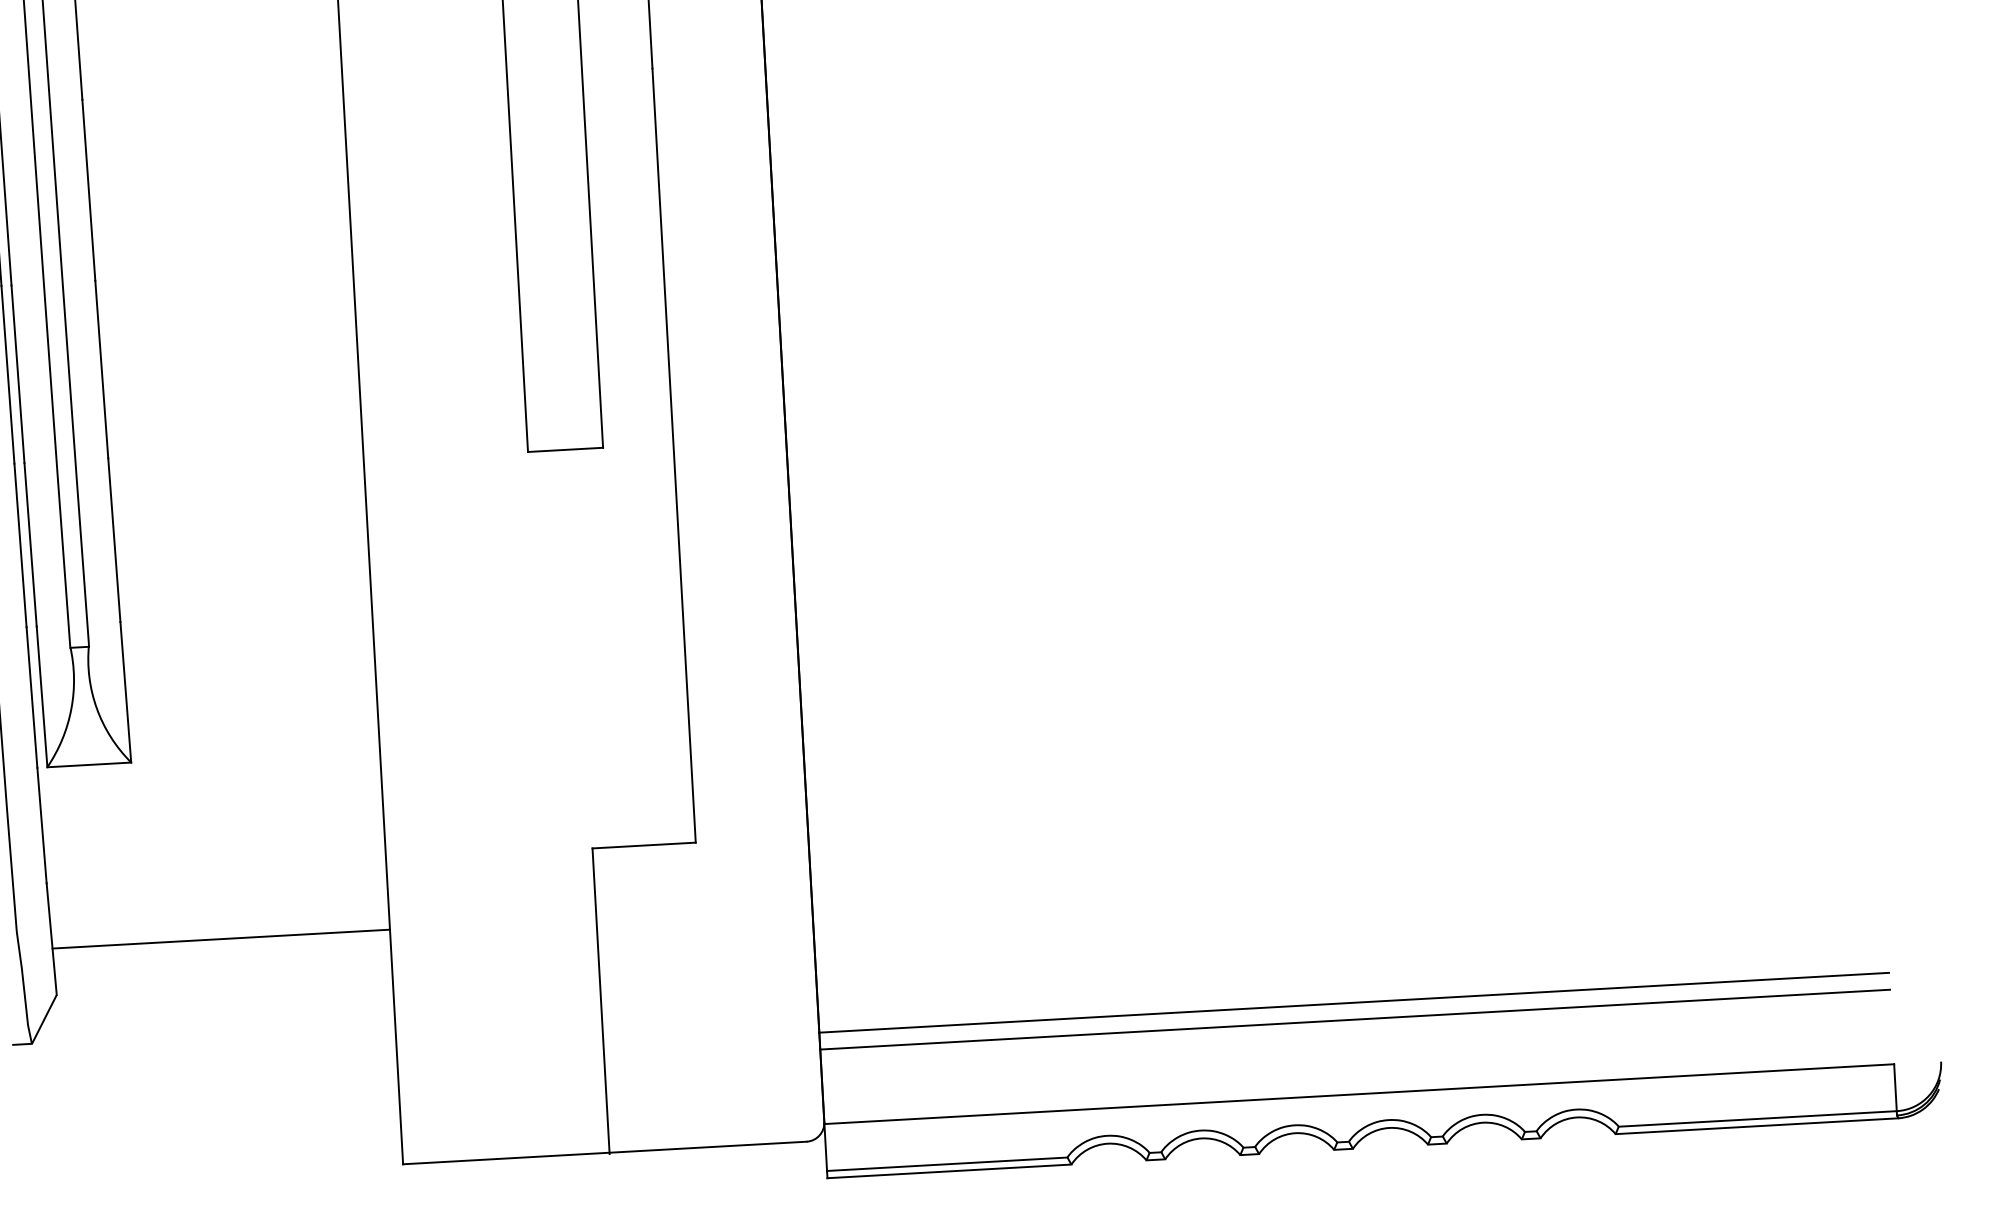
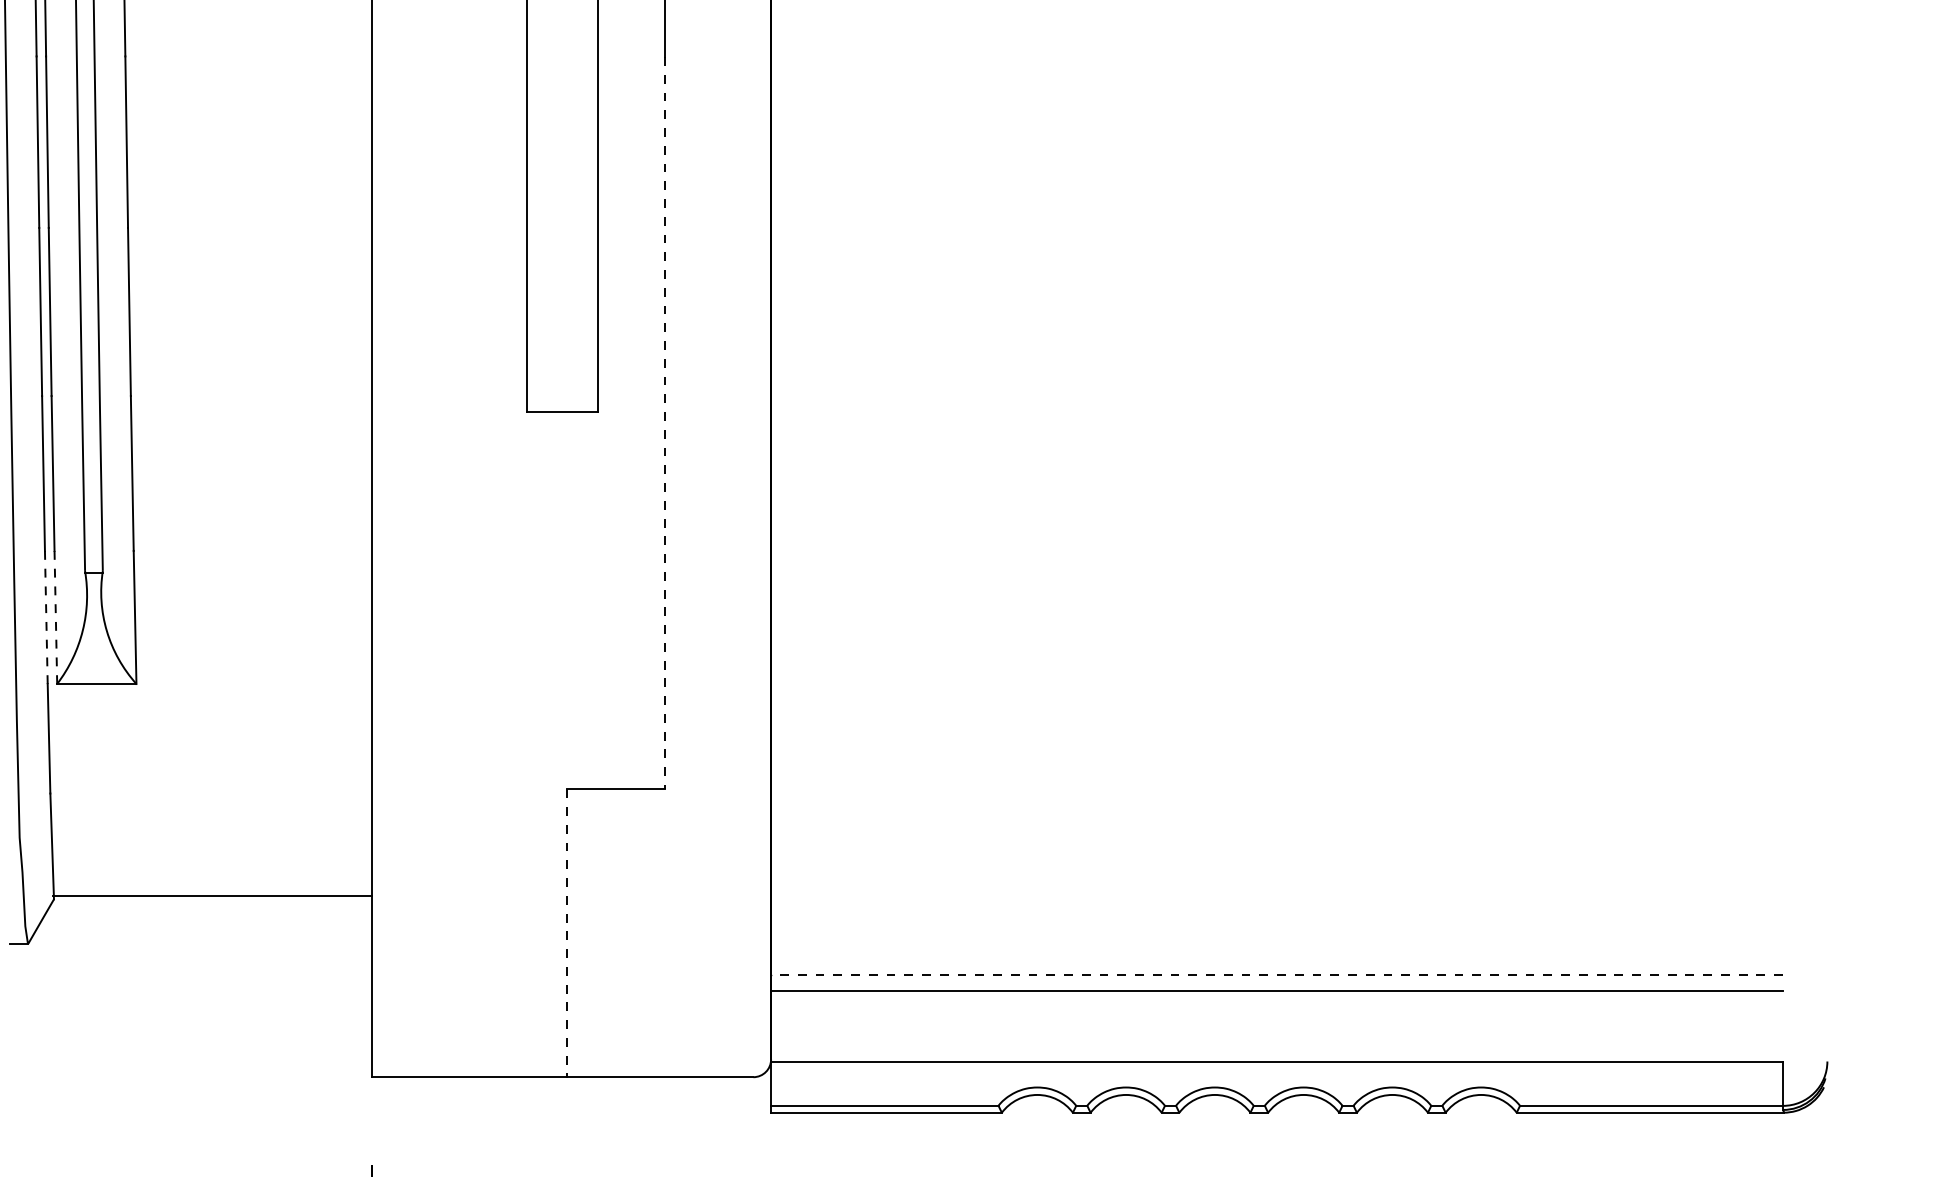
line: (674, 455) -> (664, 423), solid -> dashed
line: (41, 696) -> (55, 617), solid -> dashed
line: (32, 697) -> (46, 617), solid -> dashed
line: (220, 939) -> (211, 896), moved
line: (600, 1000) -> (566, 933), solid -> dashed
line: (1354, 1003) -> (1277, 975), solid -> dashed

